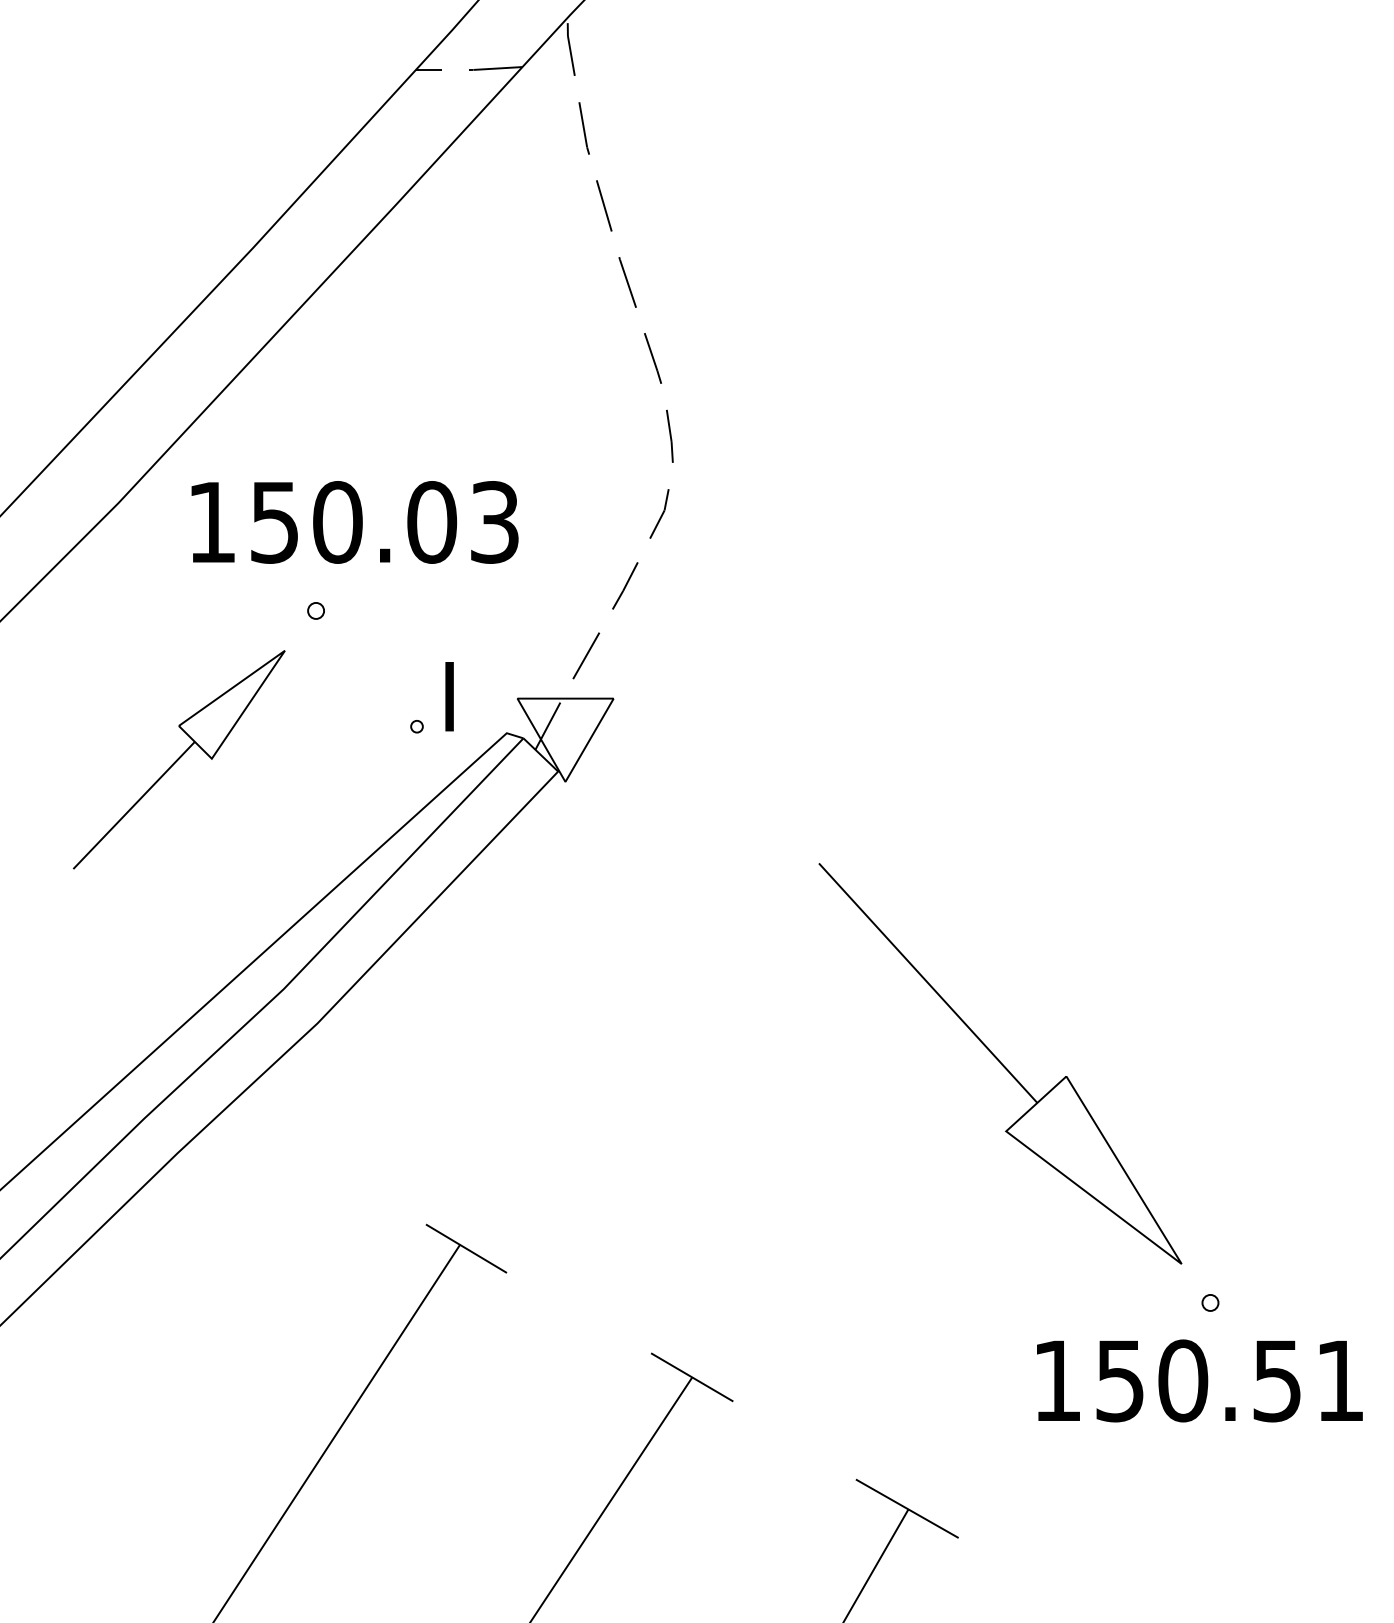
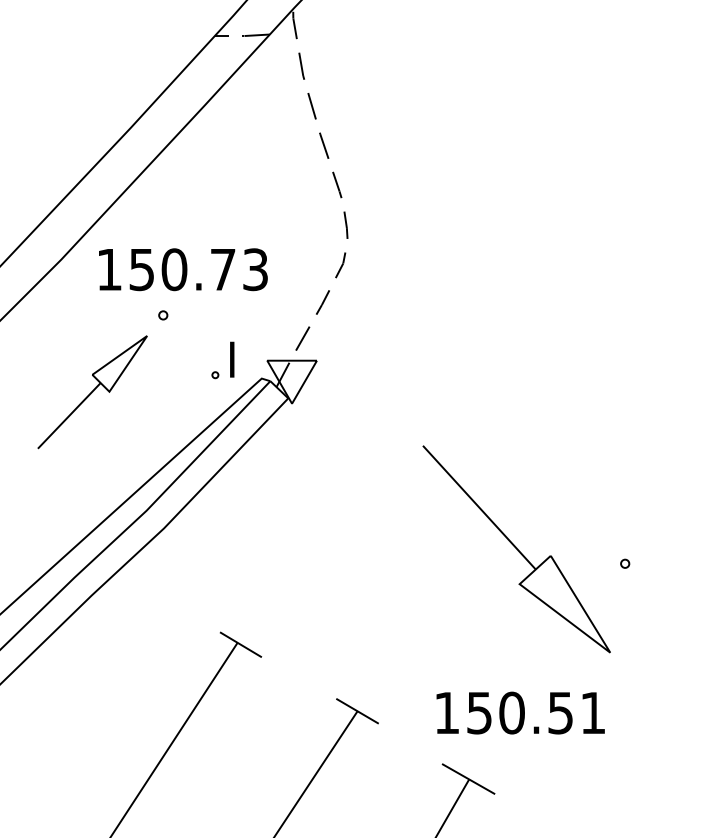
text: (432, 522) -> (223, 269), 150.03 -> 150.73
part: (1211, 1302) -> (625, 563), moved
text: (1199, 1379) -> (520, 712), moved

